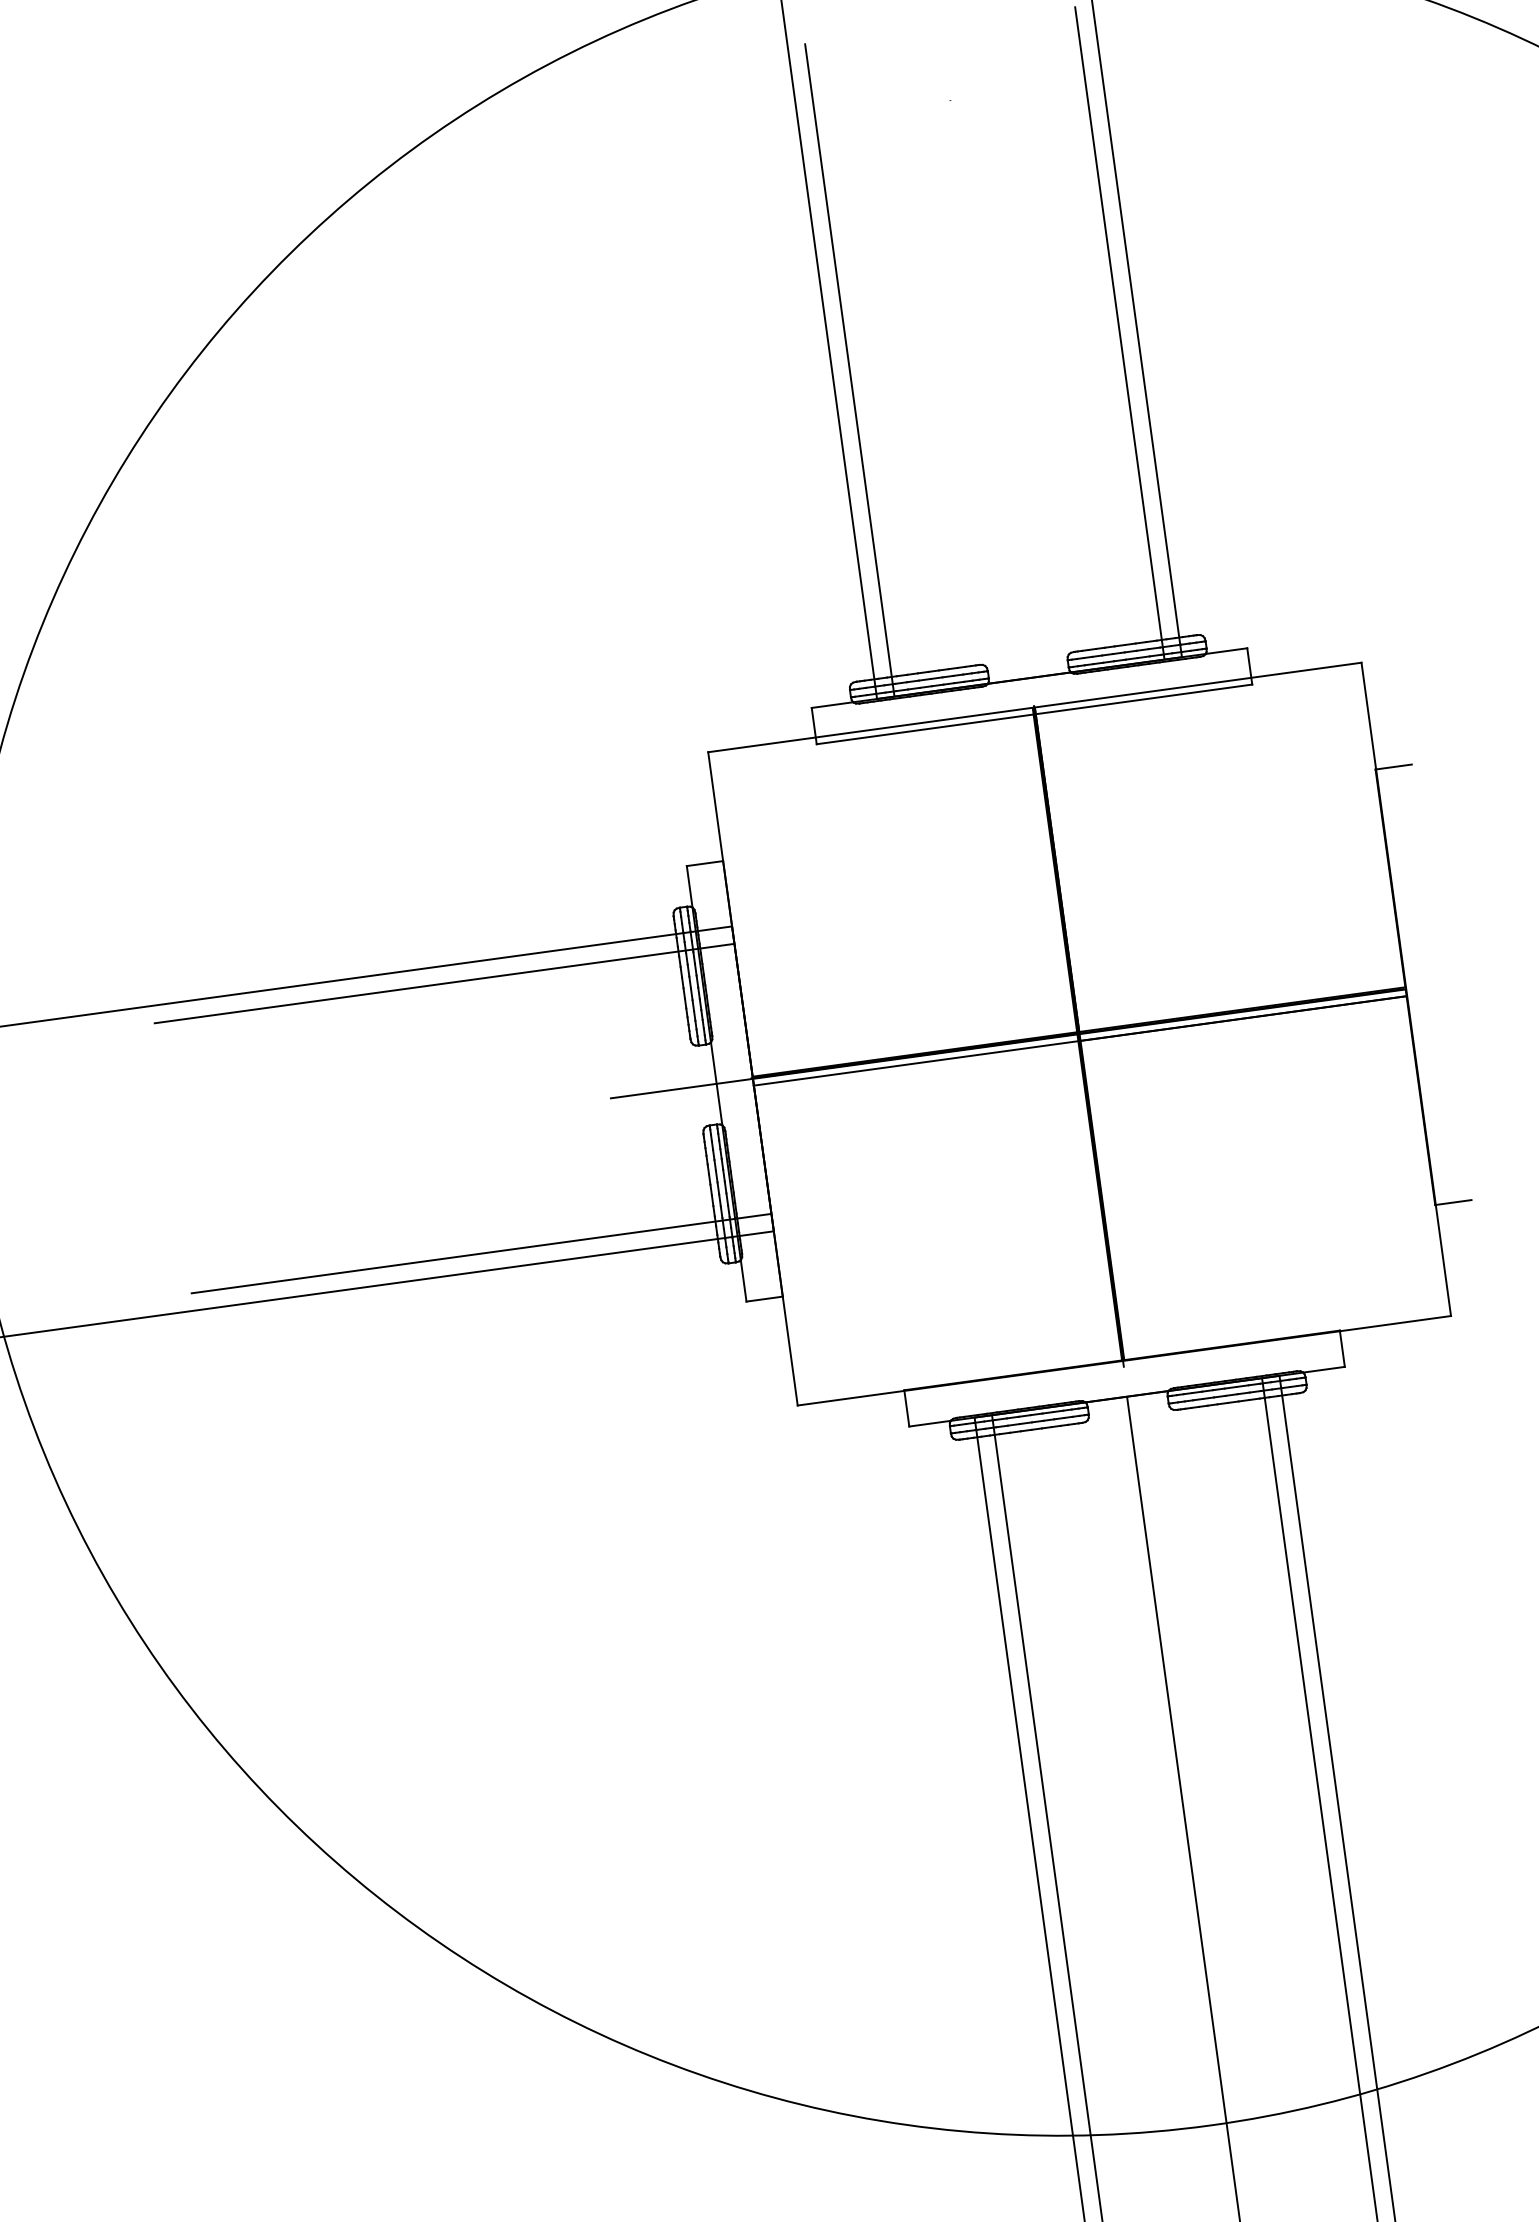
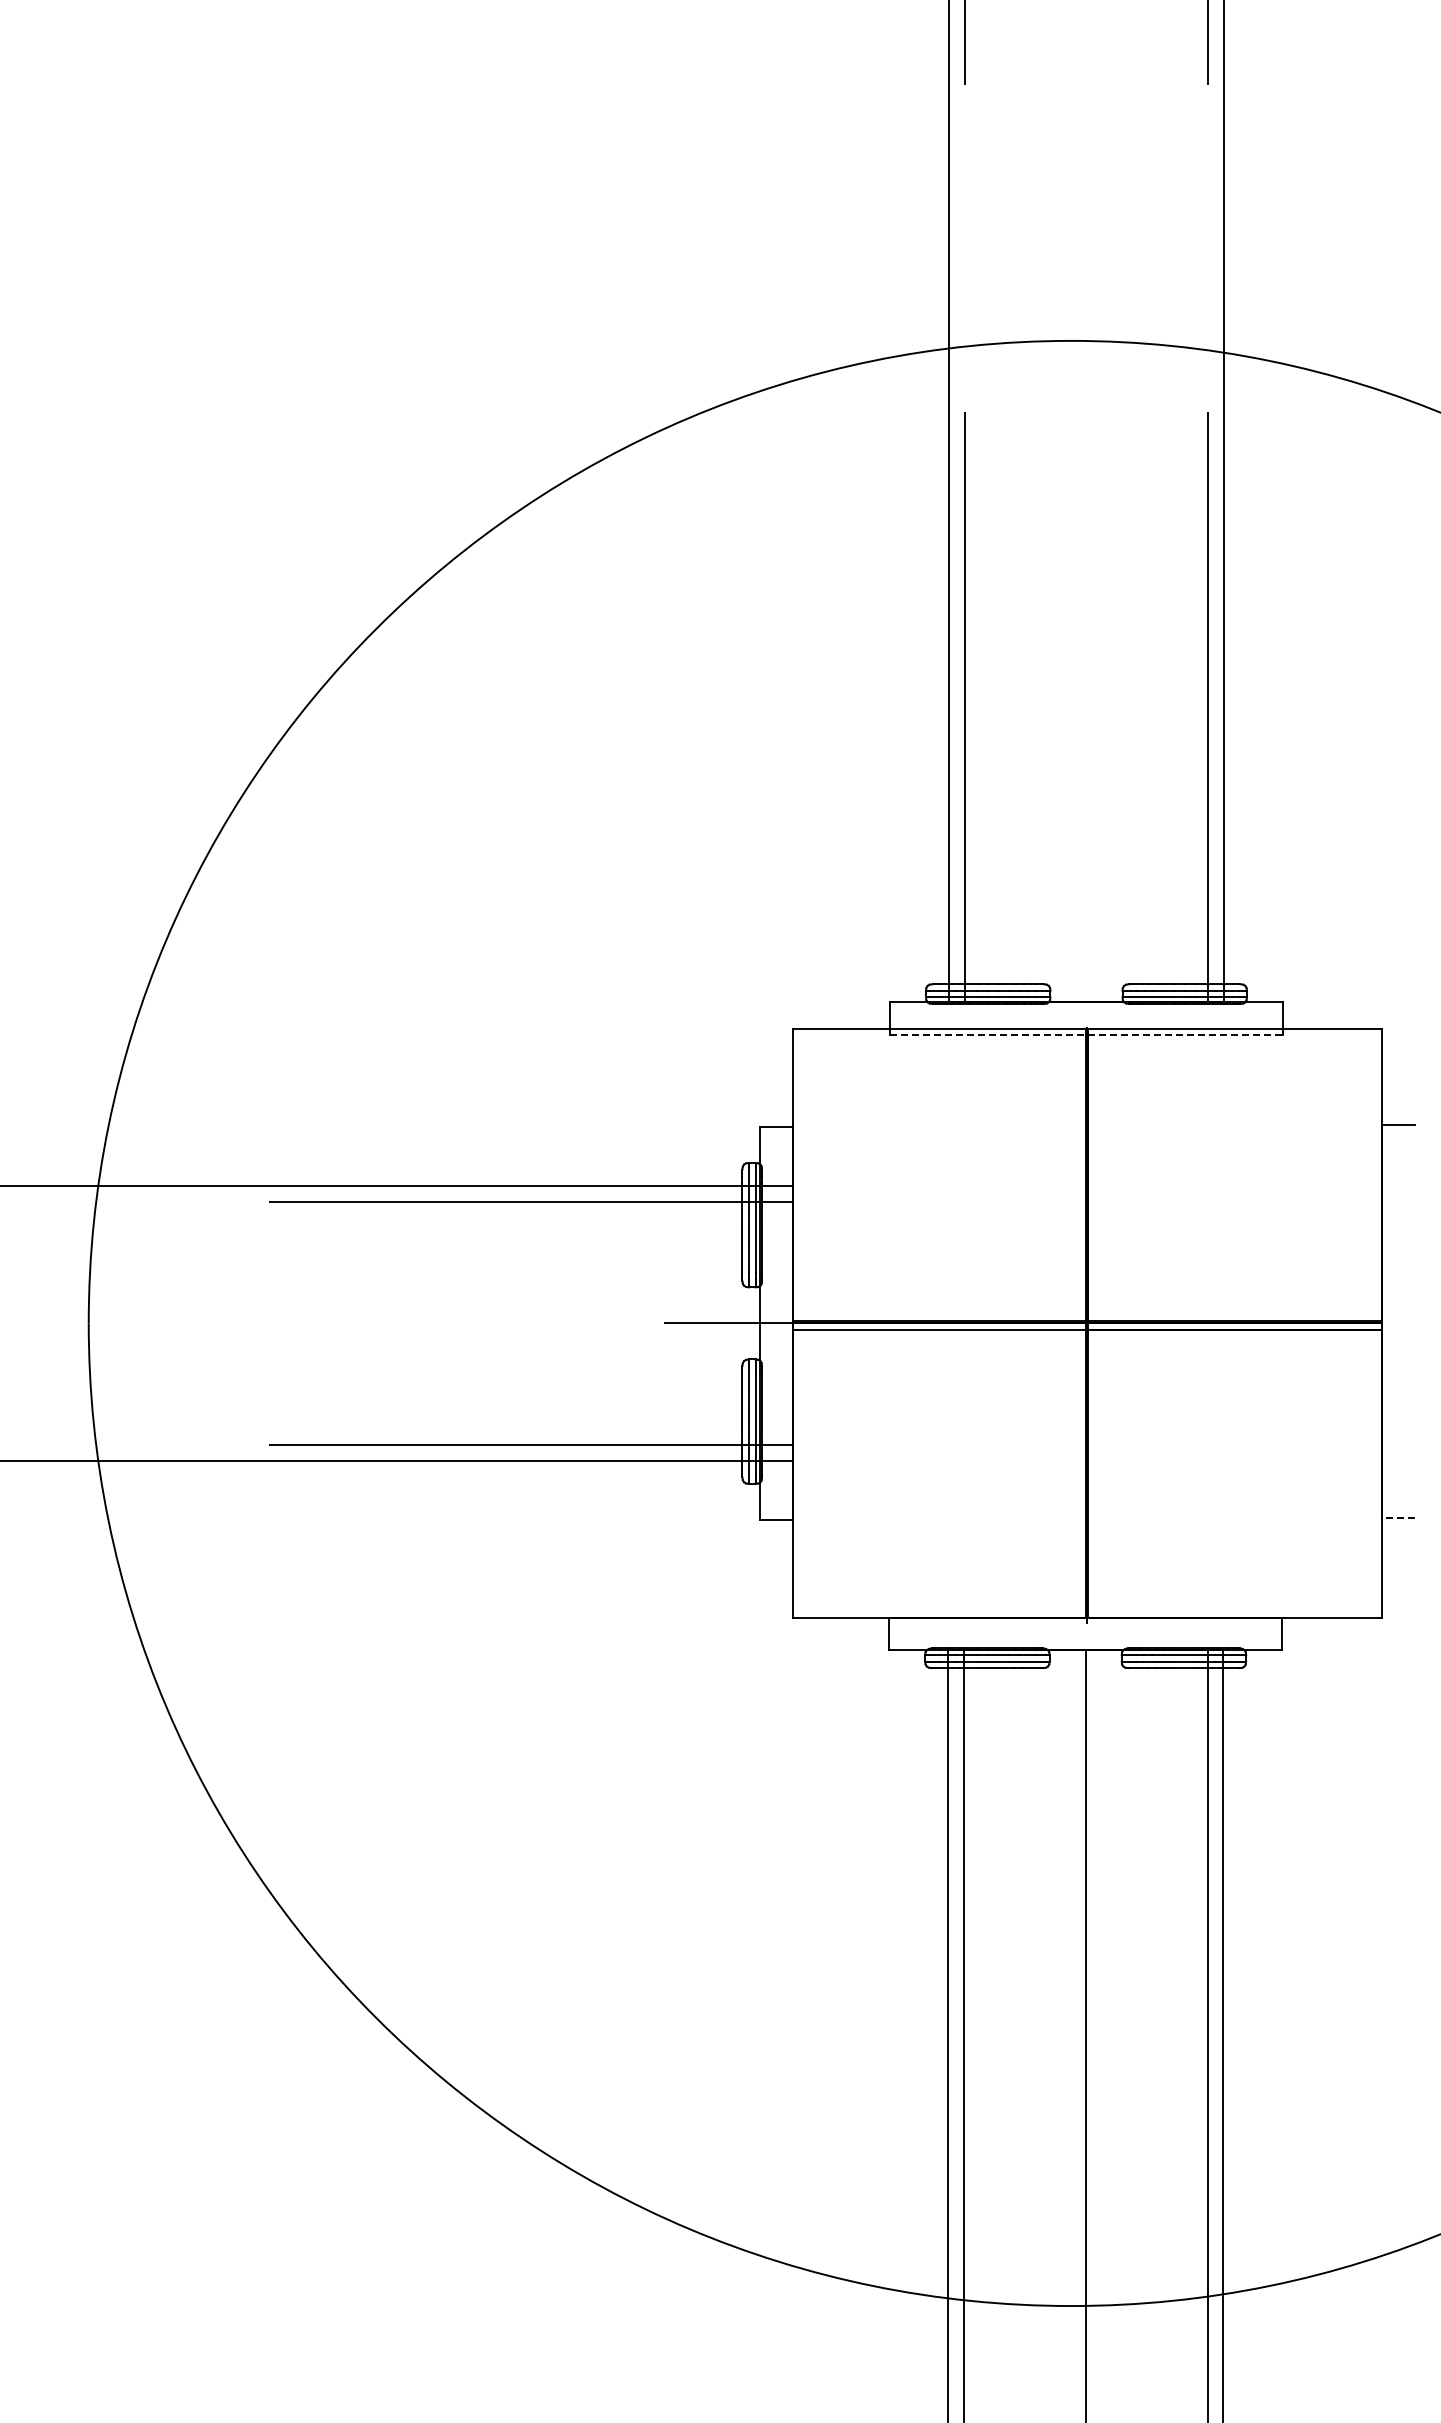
line: (1034, 714) -> (1086, 1034), solid -> dashed
line: (1452, 1203) -> (1397, 1518), solid -> dashed

